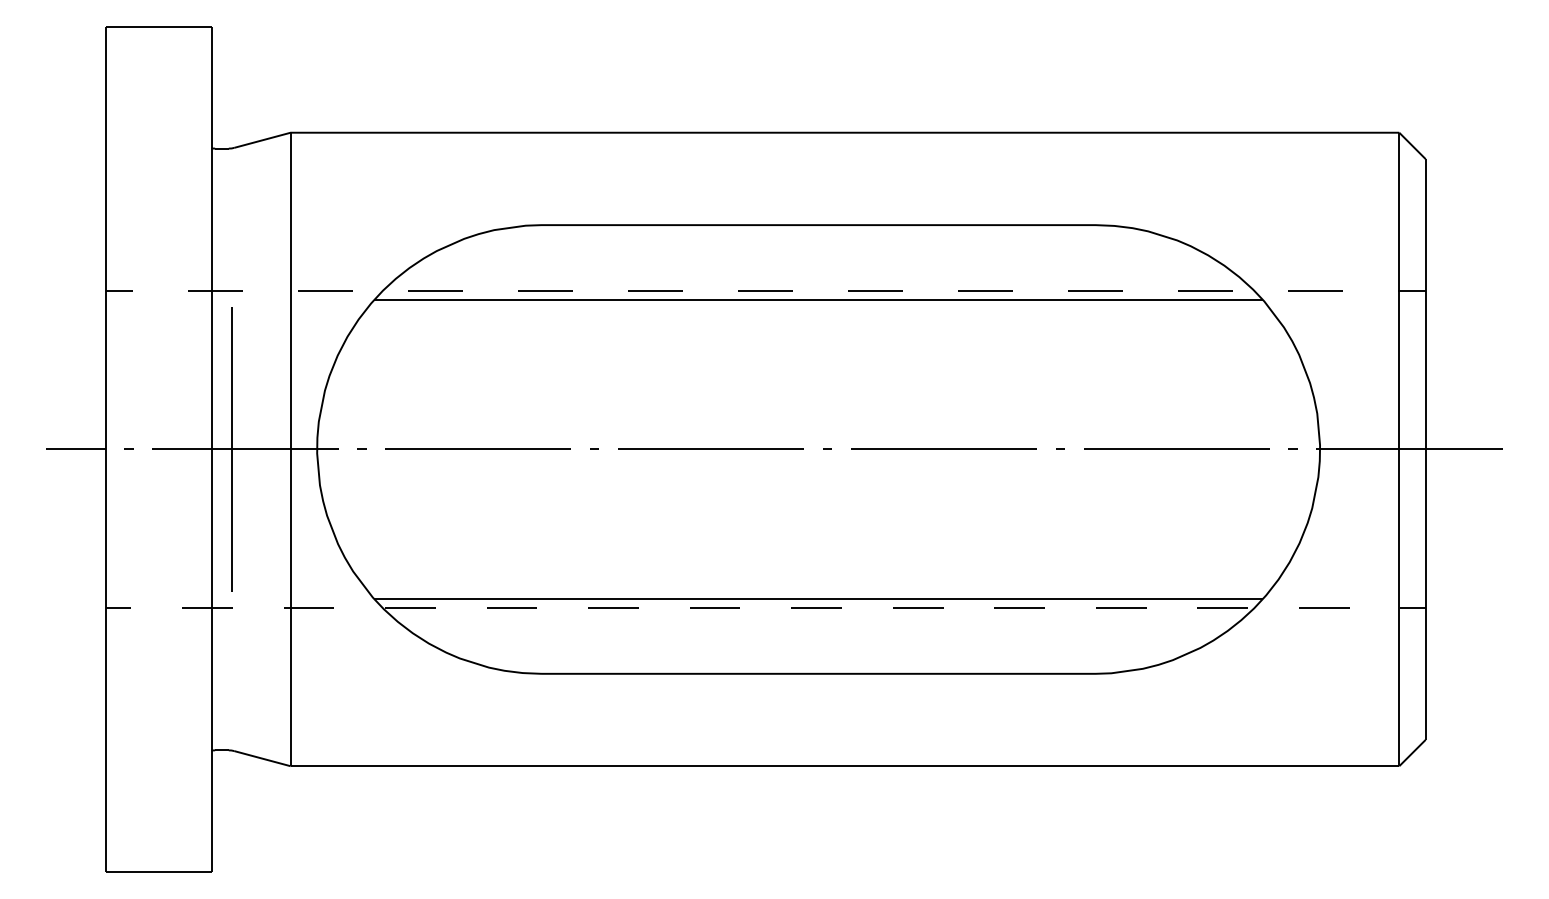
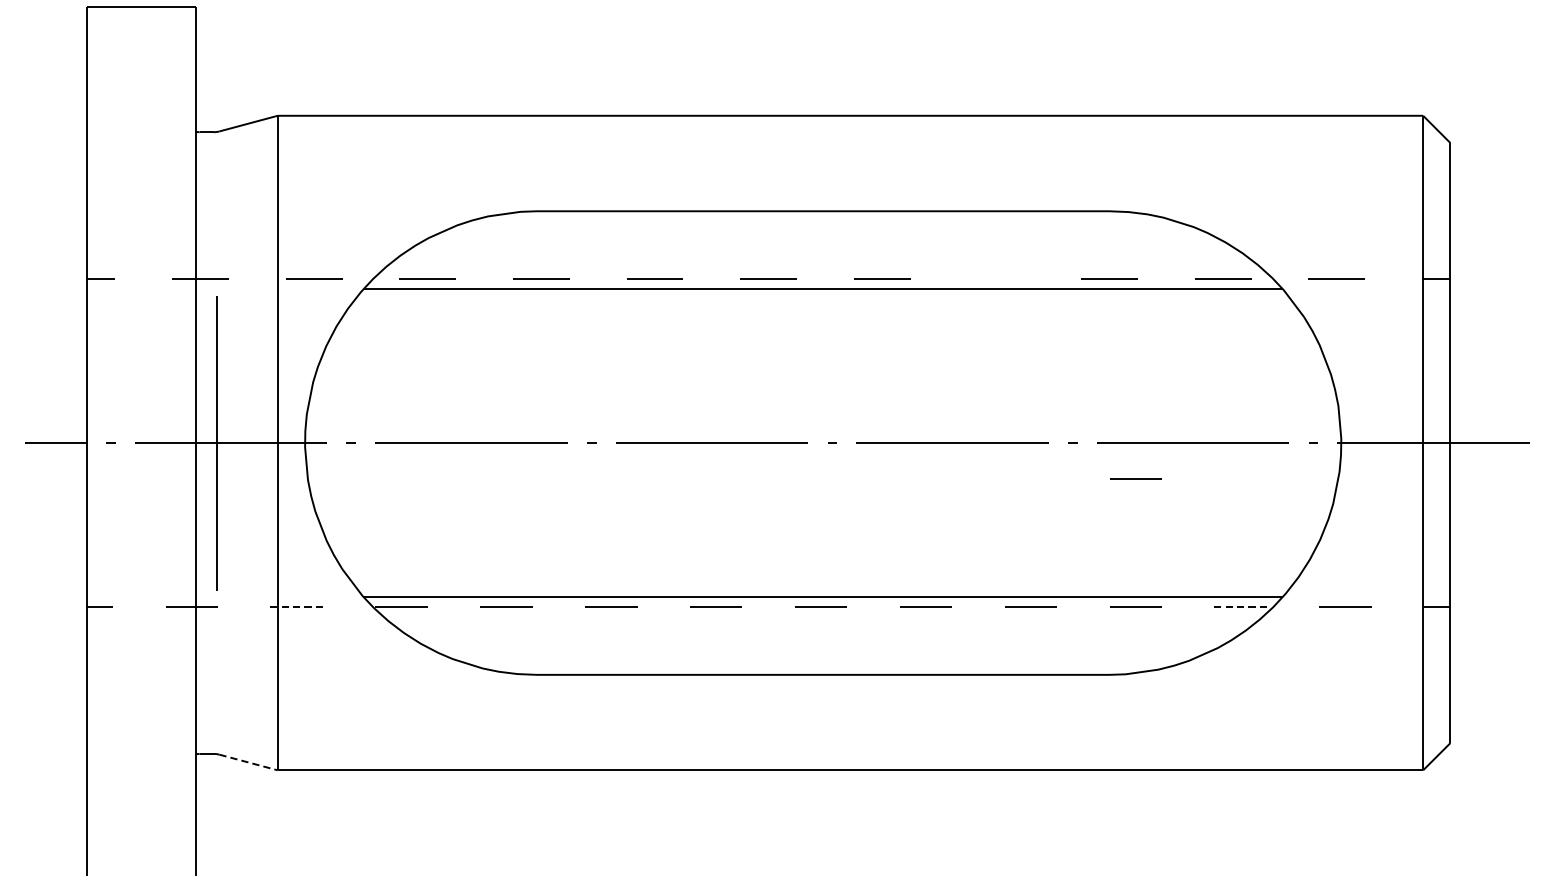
line: (985, 290) -> (995, 278), removed
line: (1121, 483) -> (1136, 478), added
line: (308, 607) -> (296, 606), solid -> dashed
line: (1222, 607) -> (1240, 606), solid -> dashed
line: (262, 758) -> (248, 762), solid -> dashed

